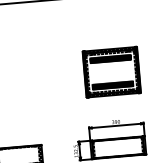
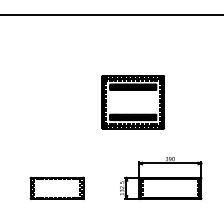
part: (112, 72) -> (133, 102), moved

